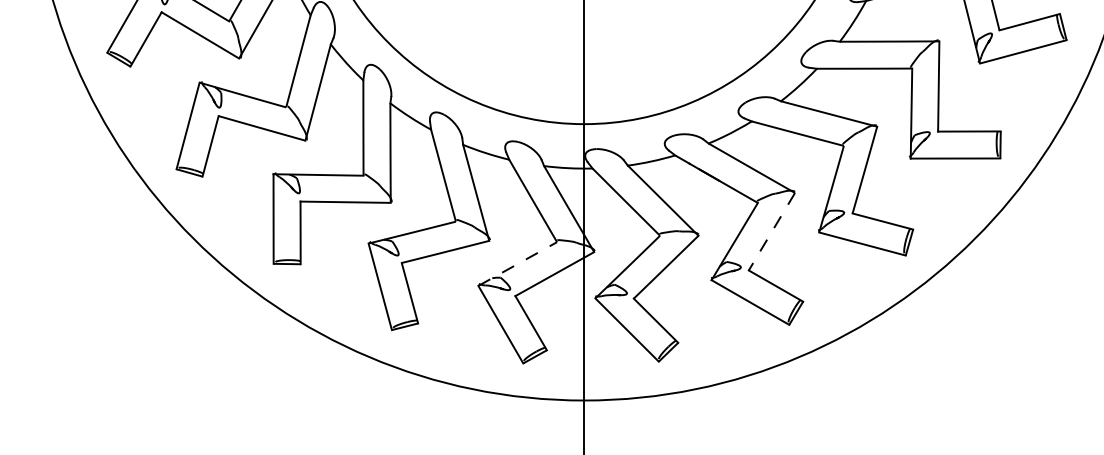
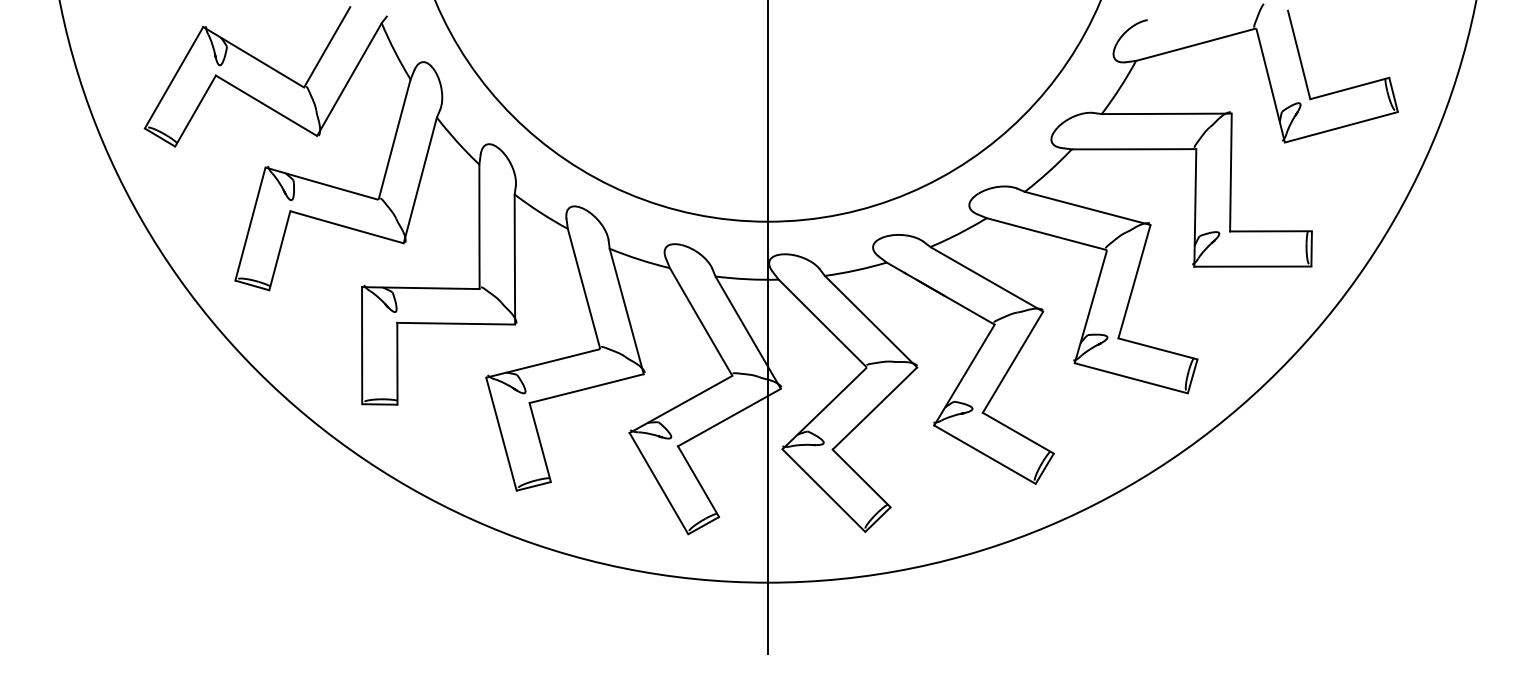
line: (772, 231) -> (1013, 362), dashed -> solid
line: (518, 264) -> (681, 404), dashed -> solid

